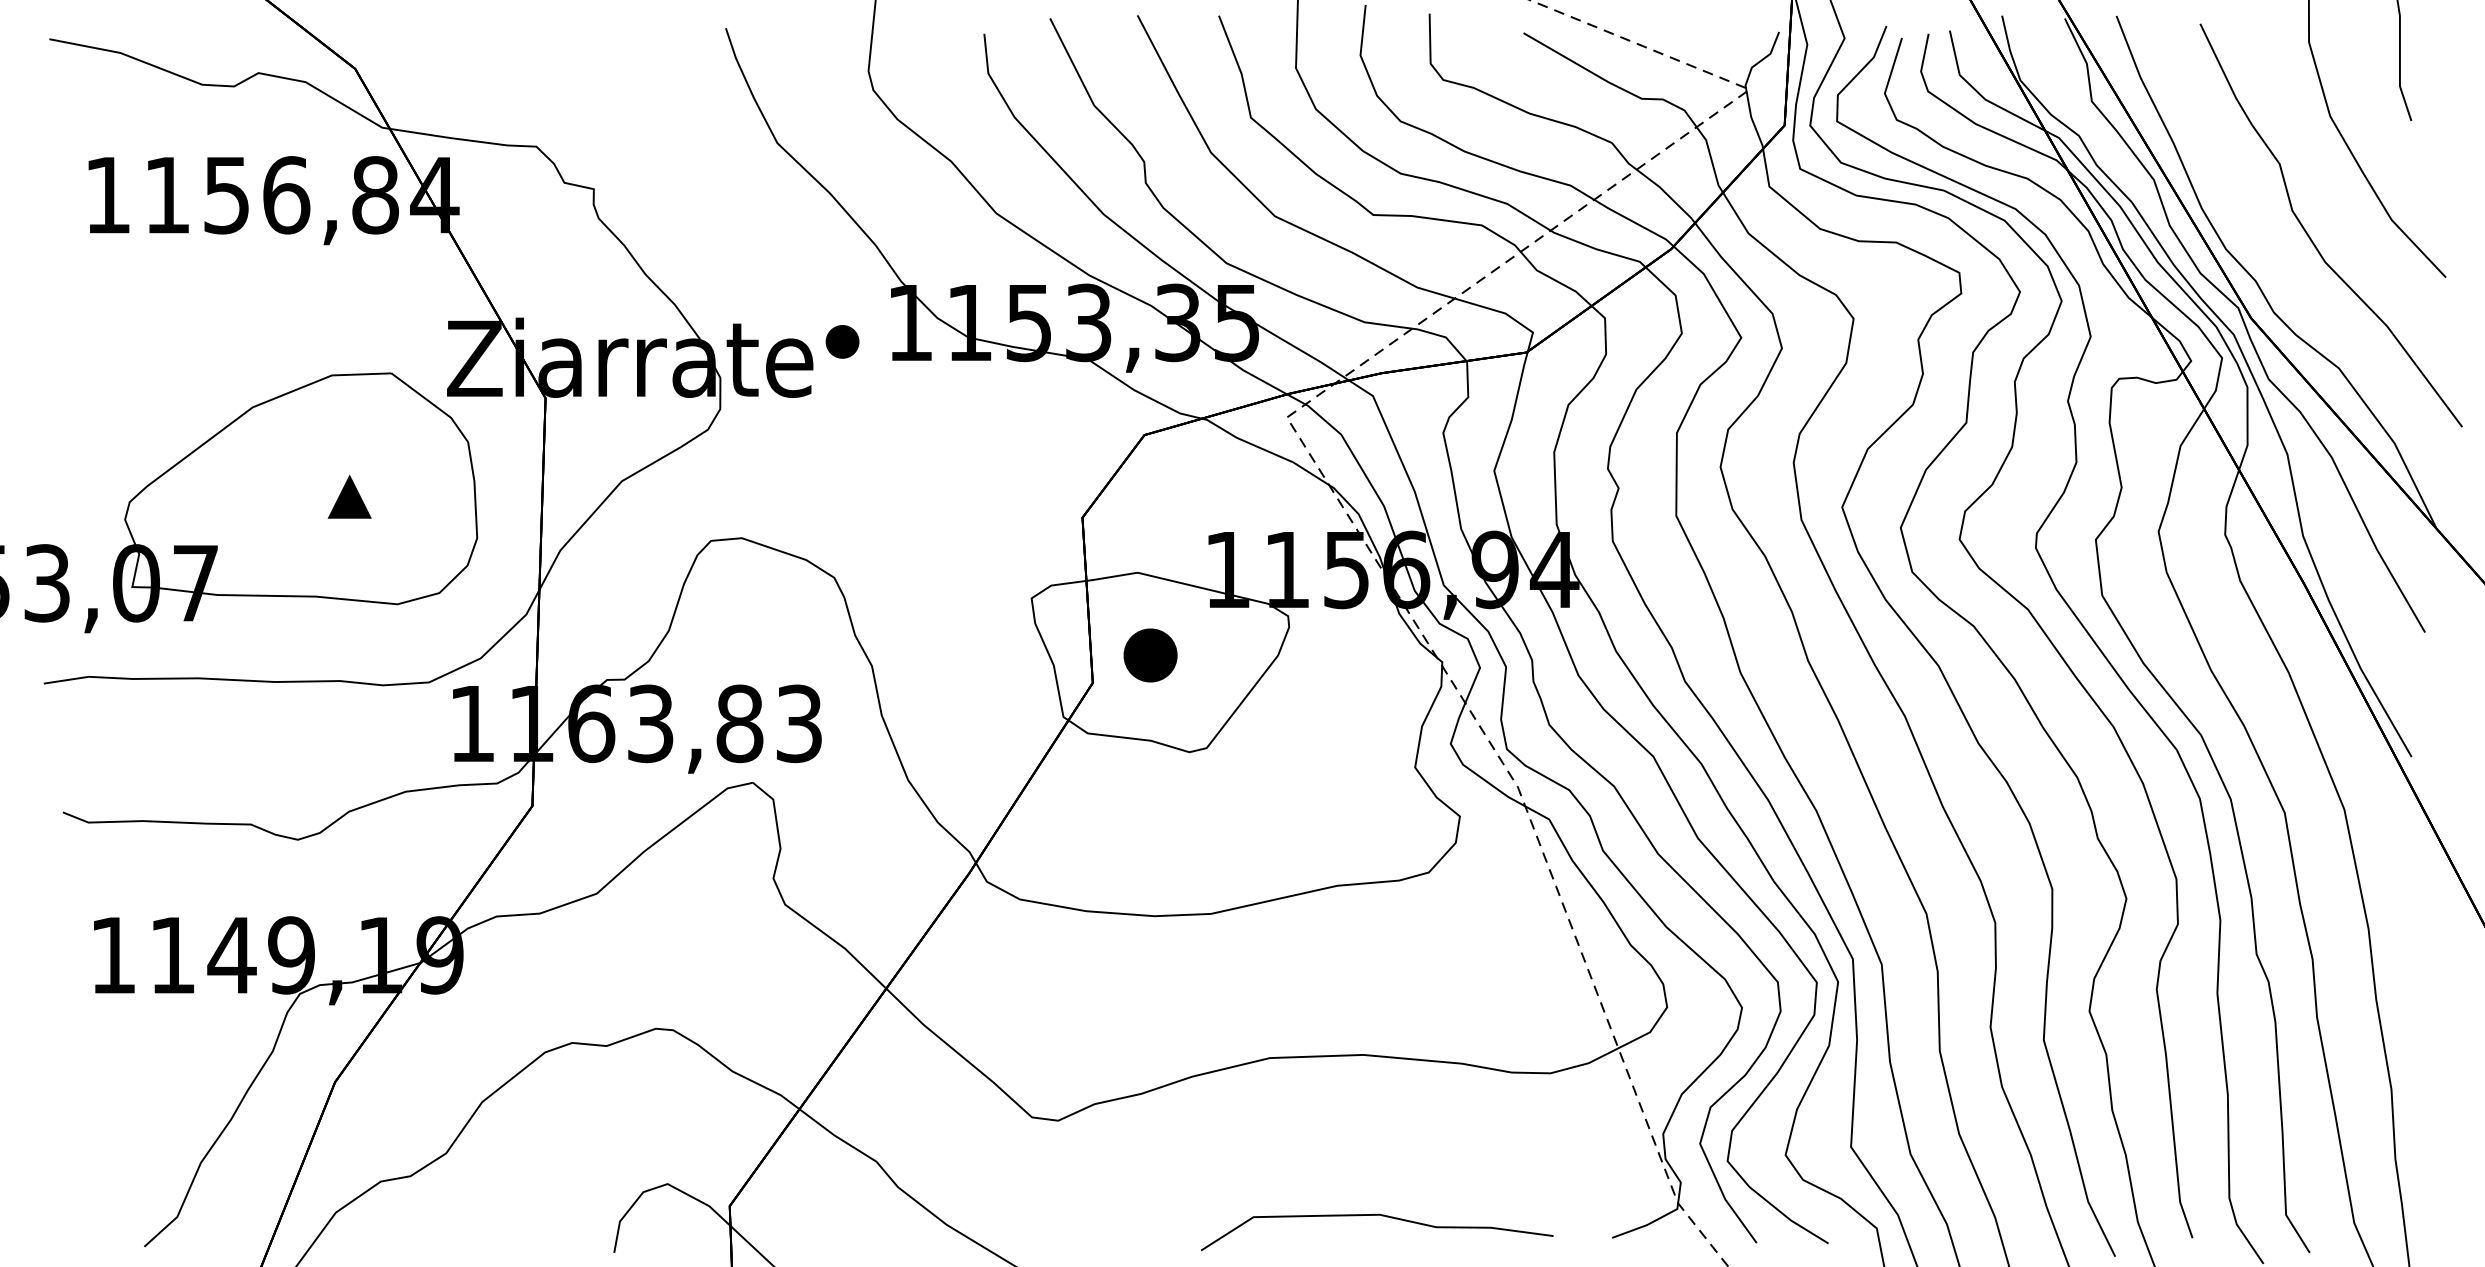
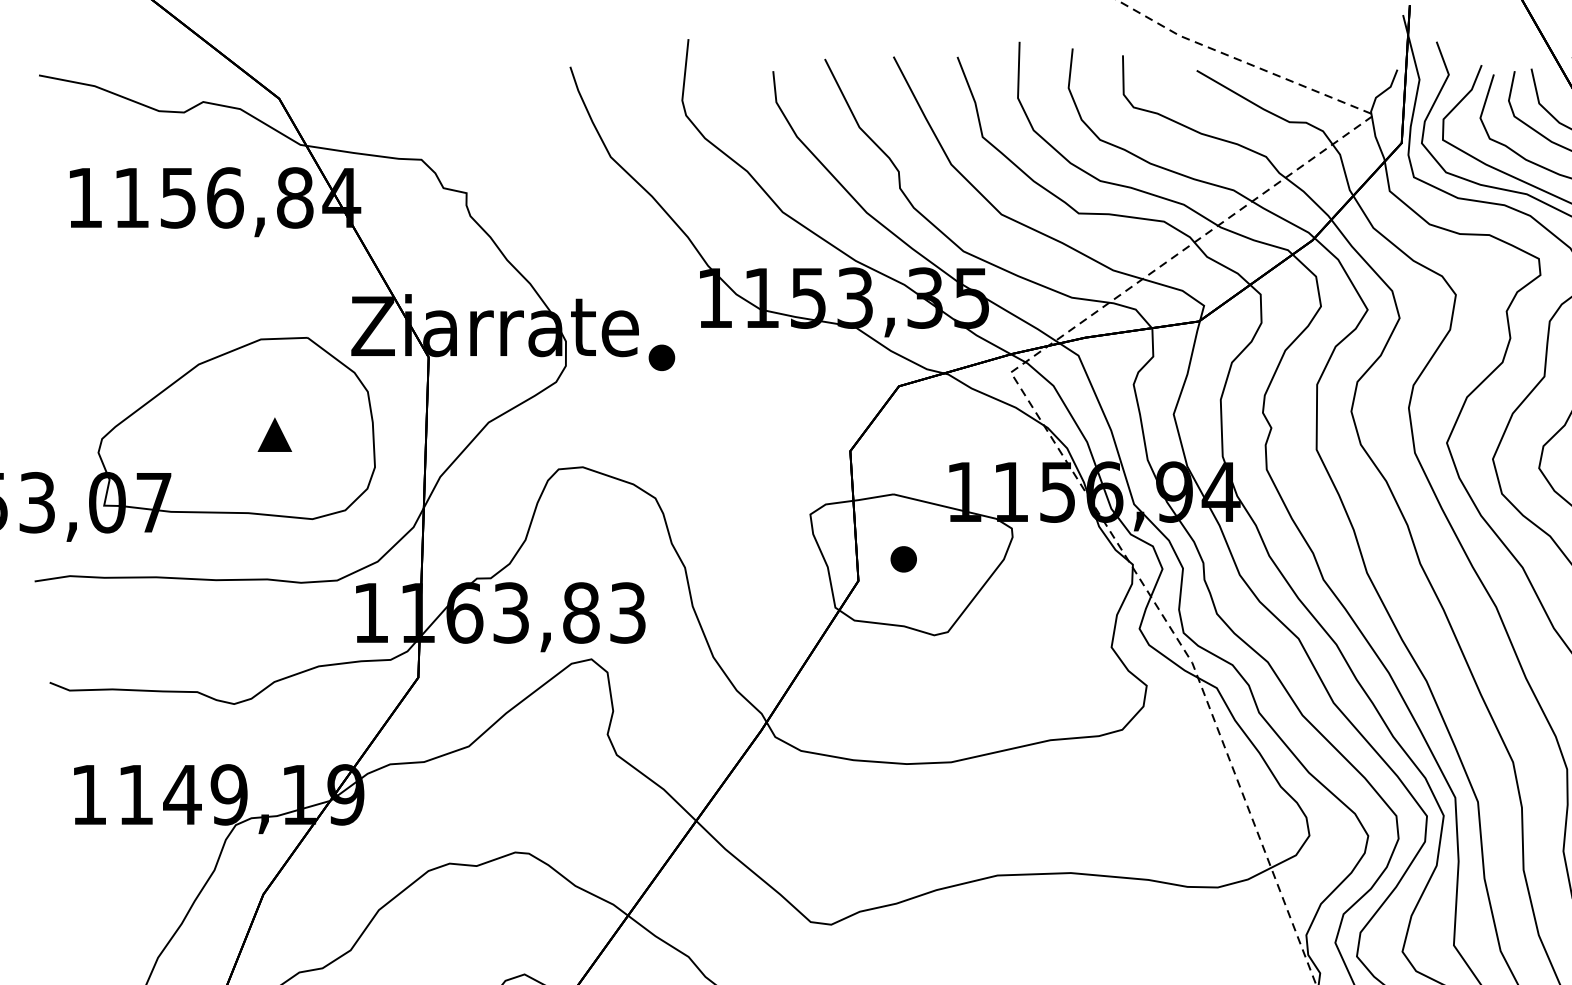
part: (842, 341) -> (661, 357), moved
part: (1150, 655) -> (903, 559), size x0.62

